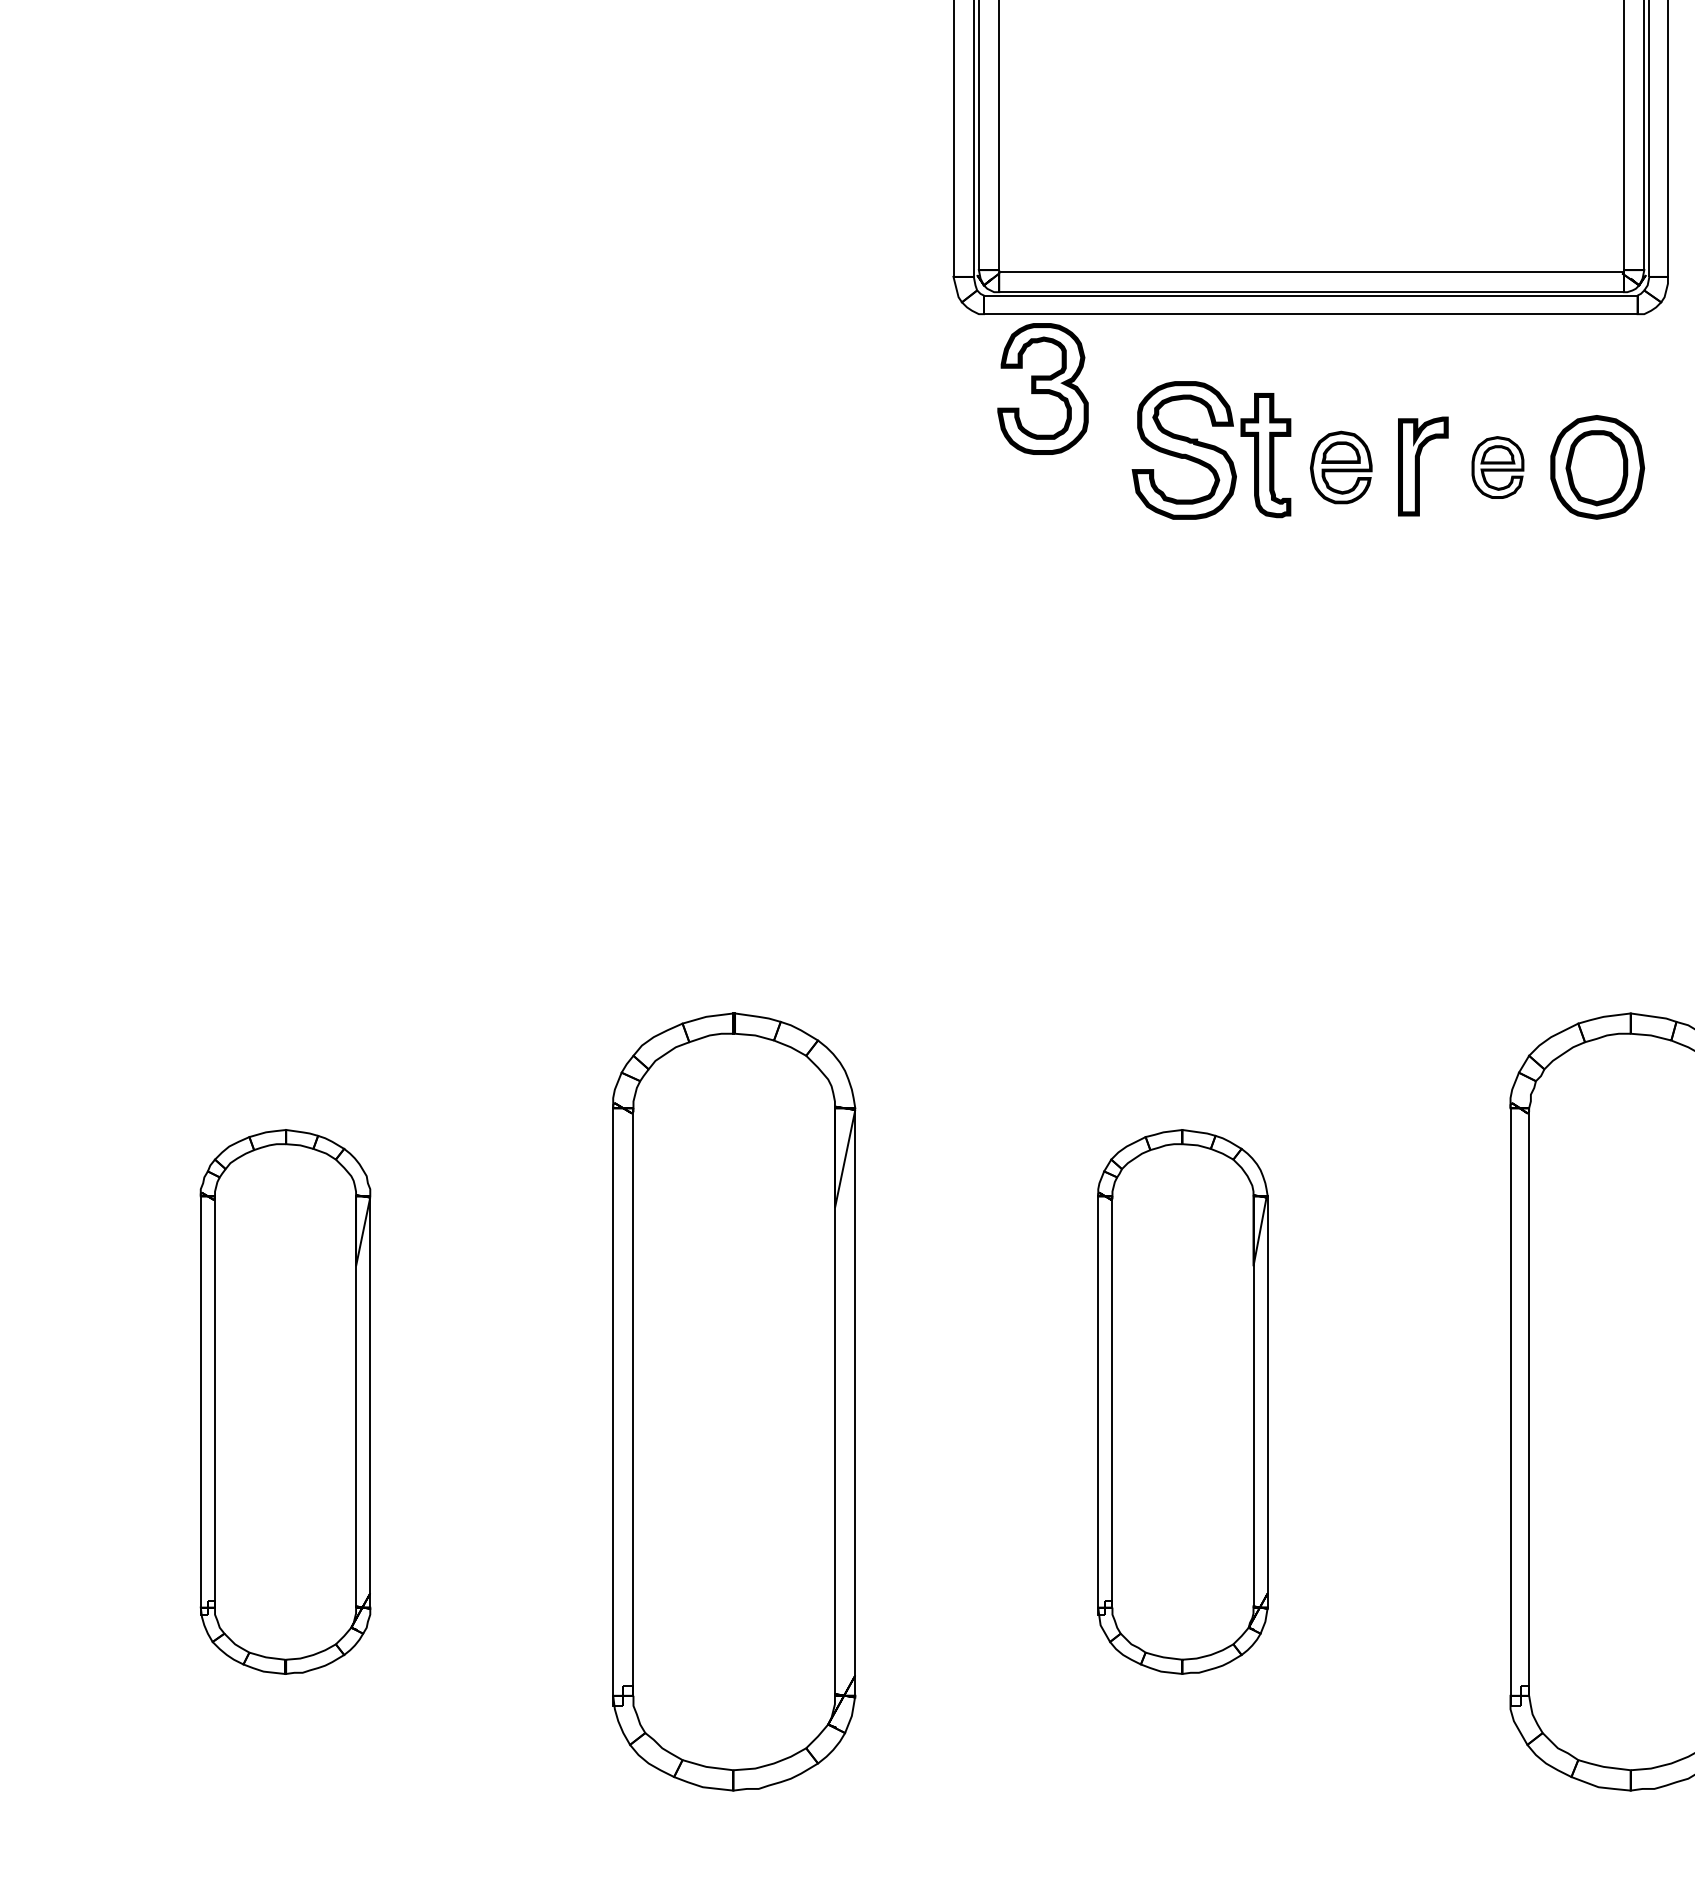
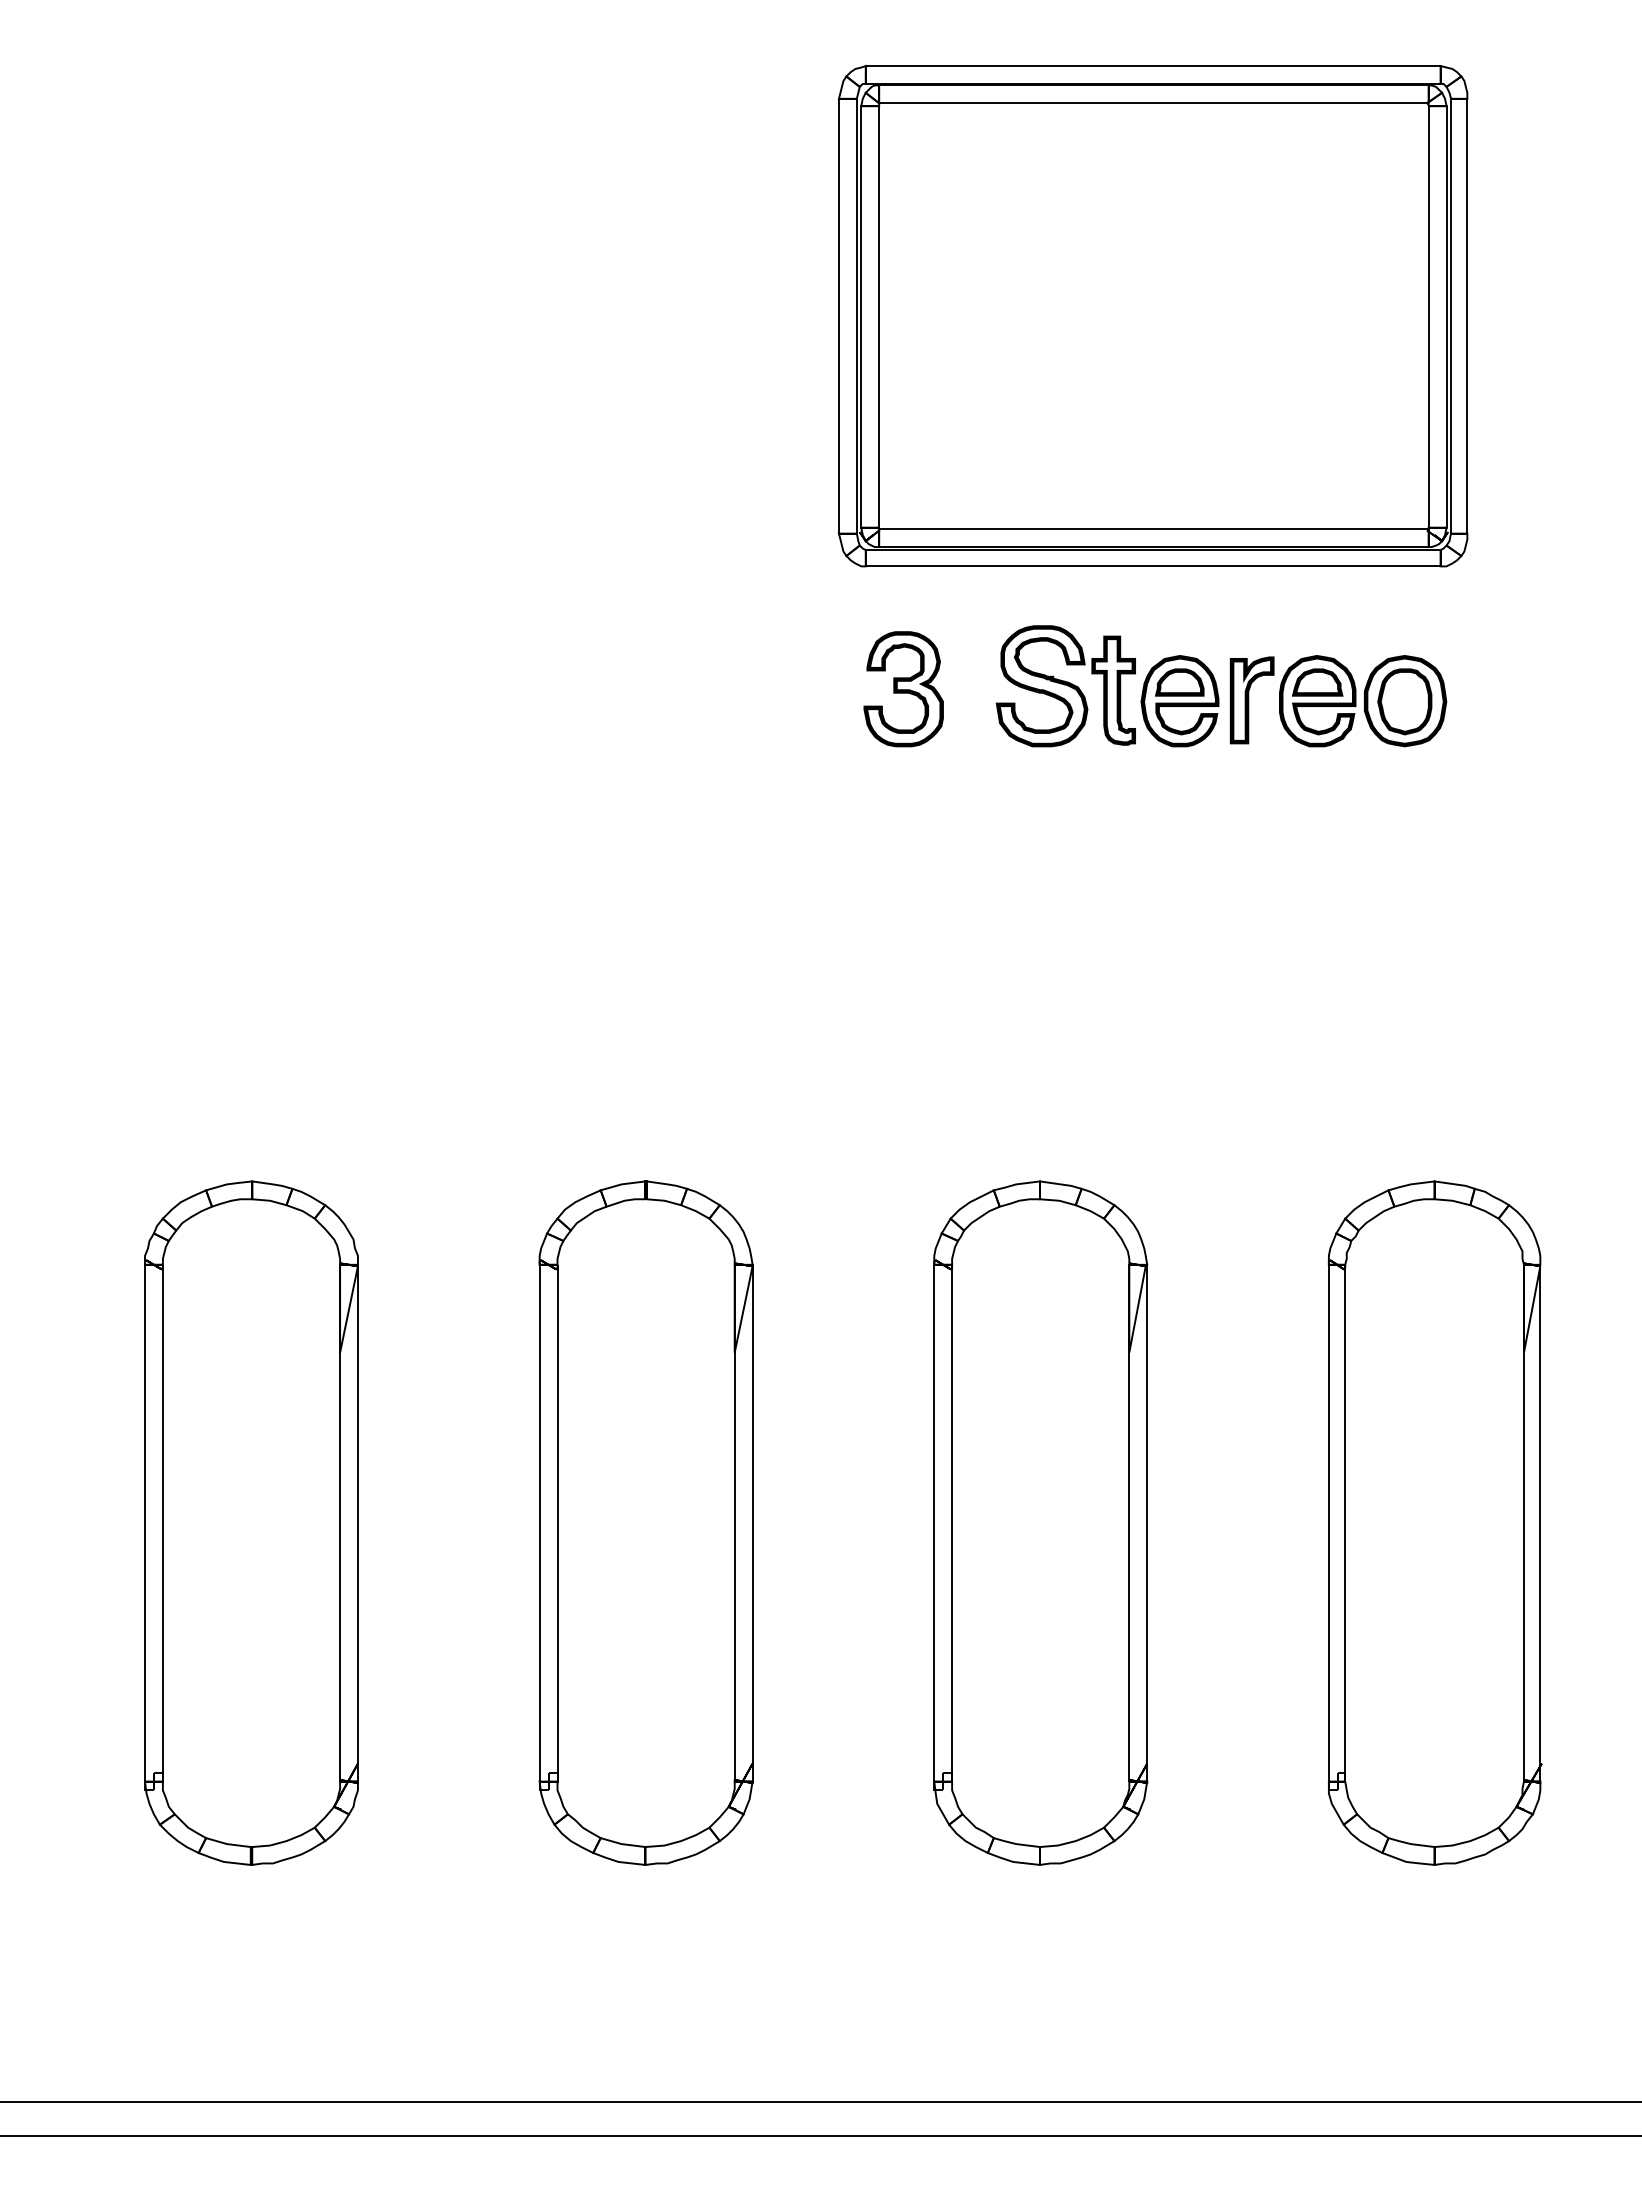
part: (1042, 389) -> (903, 689), moved
part: (1340, 467) -> (1179, 701), size x1.43
part: (1497, 467) -> (1317, 701), size x1.67
part: (285, 1401) -> (251, 1522), size x1.43
part: (1182, 1401) -> (1040, 1522), size x1.43

